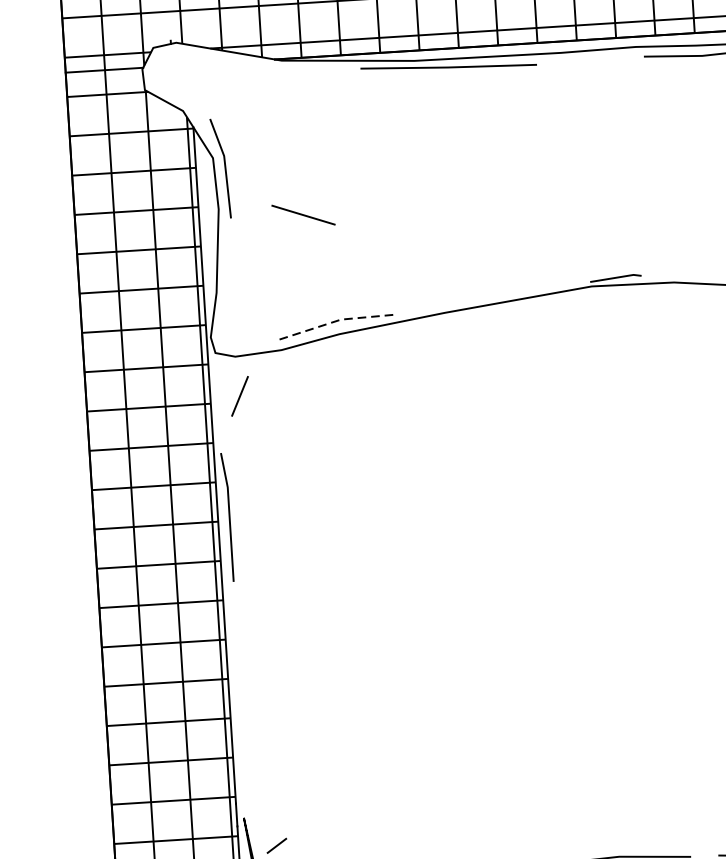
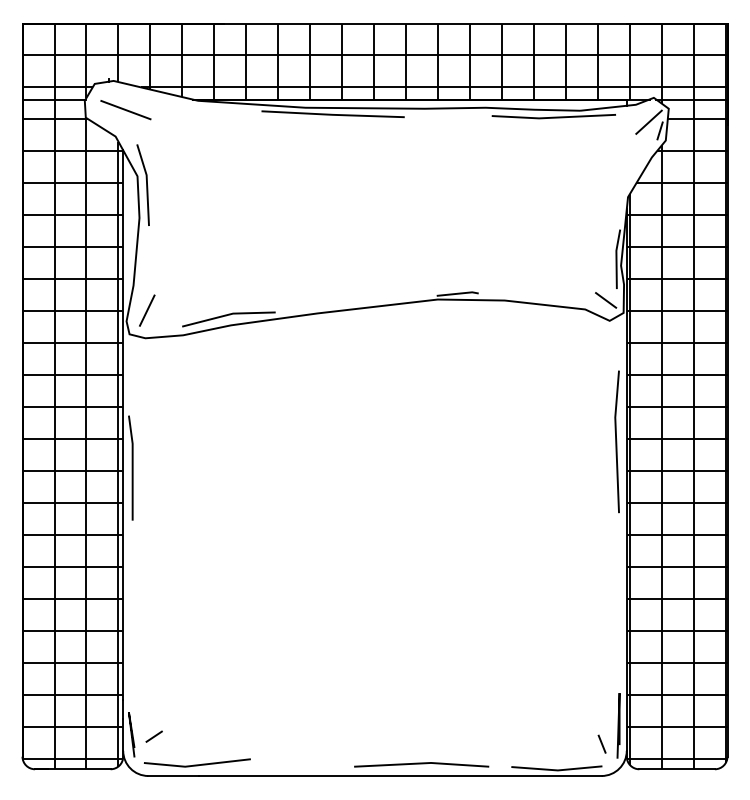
line: (303, 215) -> (125, 110), moved
line: (336, 320) -> (229, 314), dashed -> solid
line: (240, 396) -> (147, 310), moved

